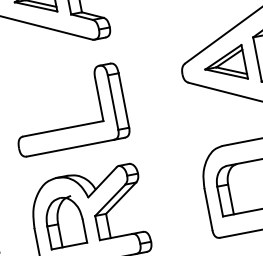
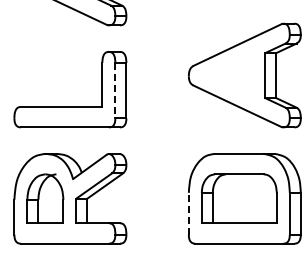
part: (225, 65) -> (232, 75), removed
line: (113, 102) -> (115, 90), solid -> dashed
line: (208, 209) -> (188, 213), solid -> dashed

